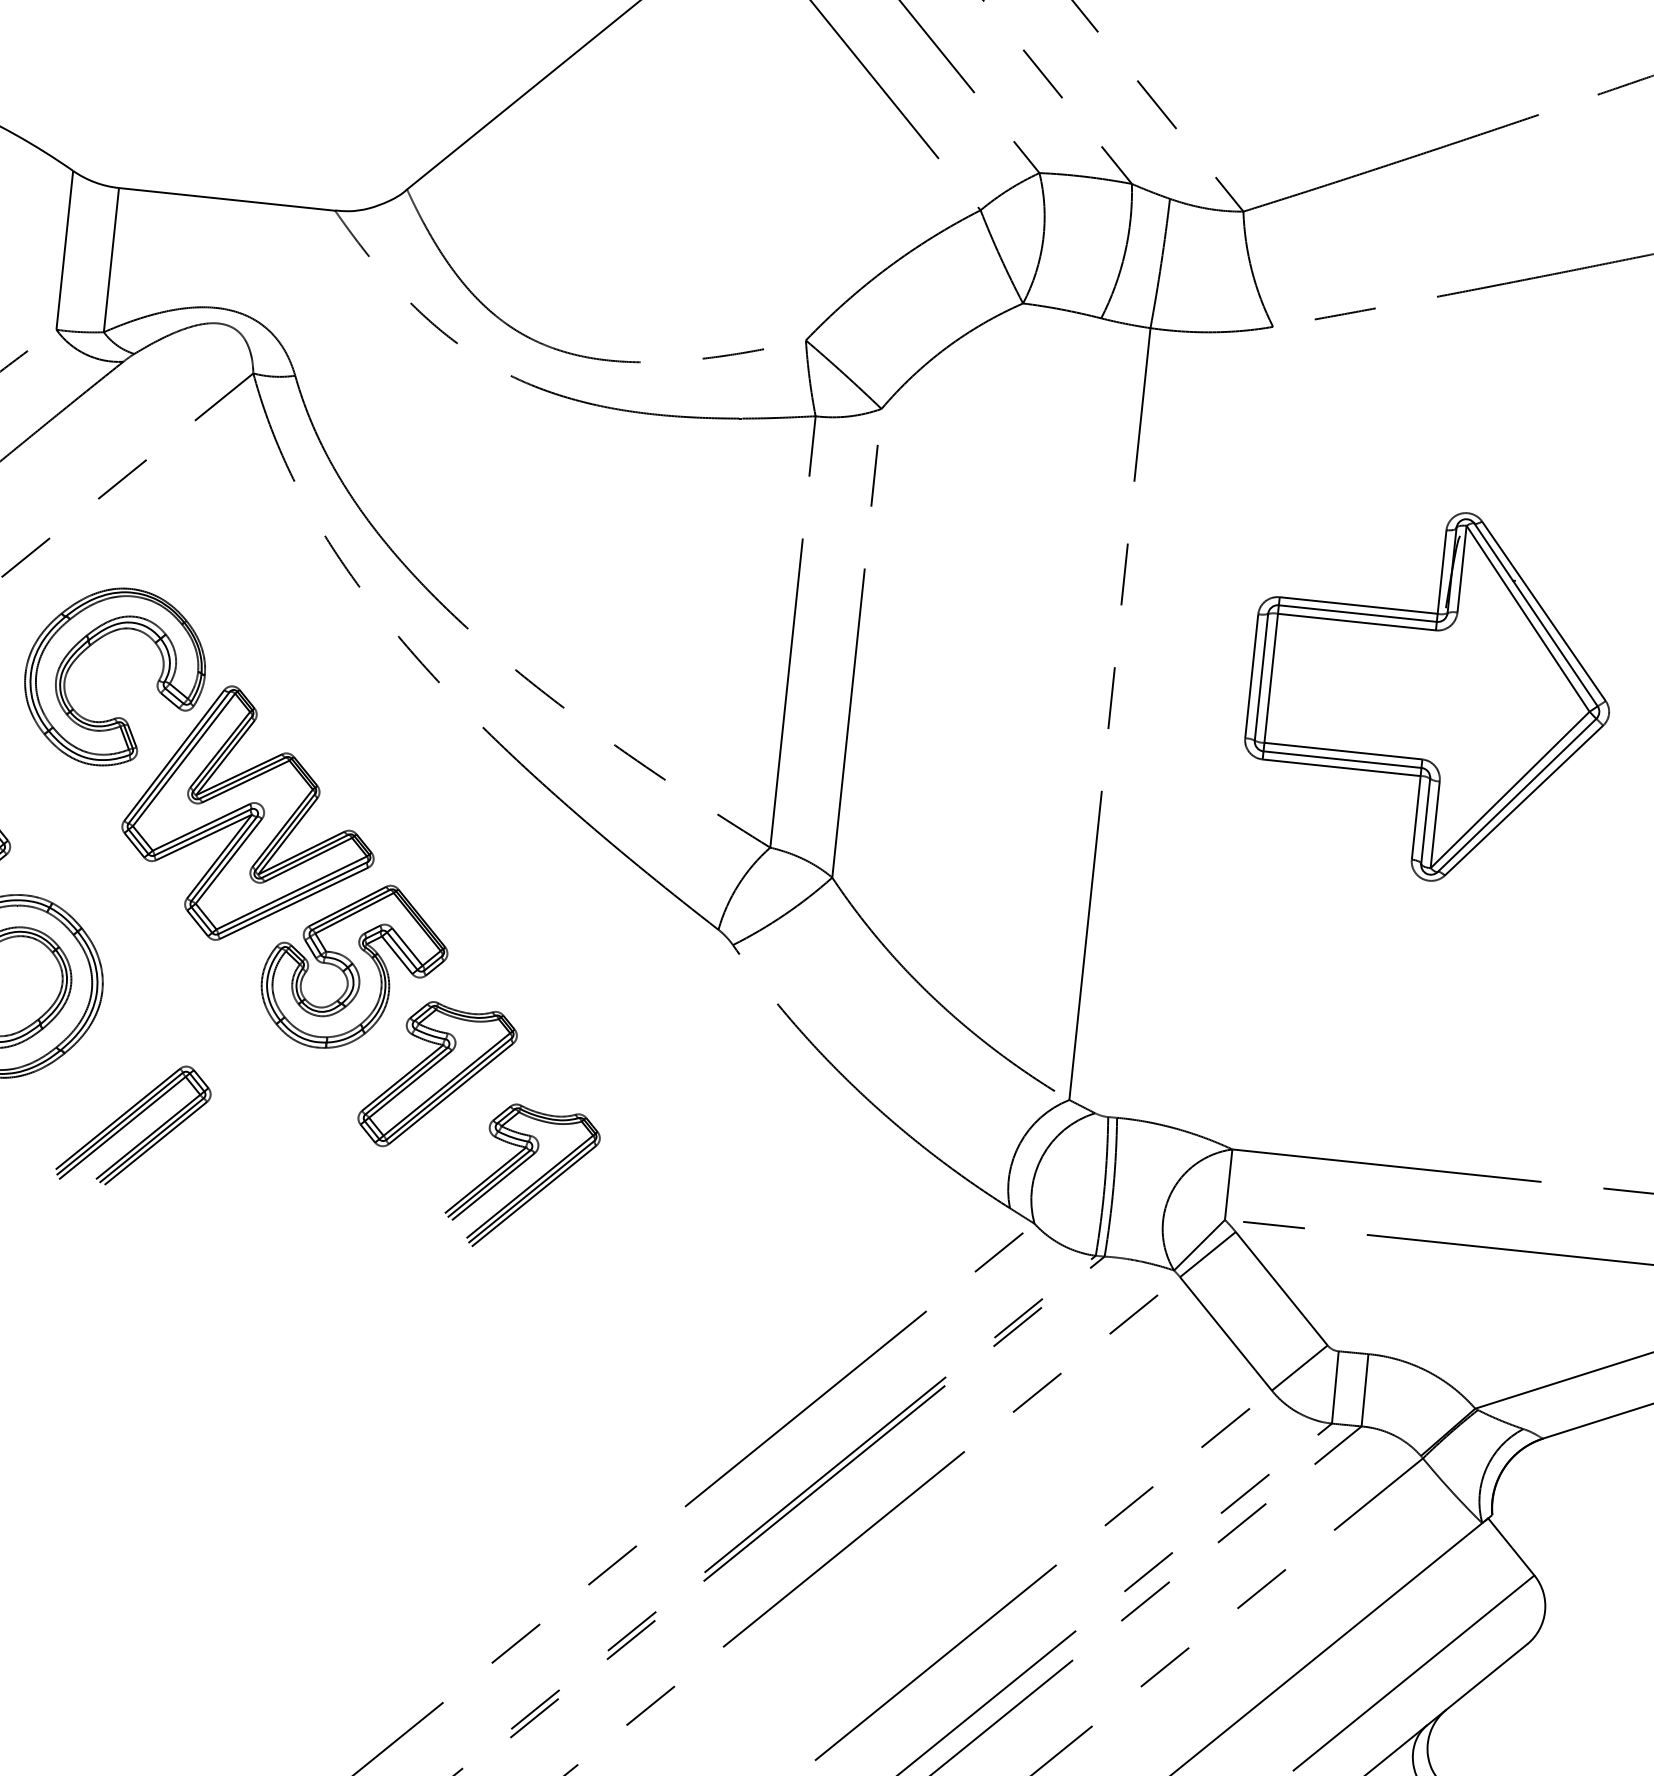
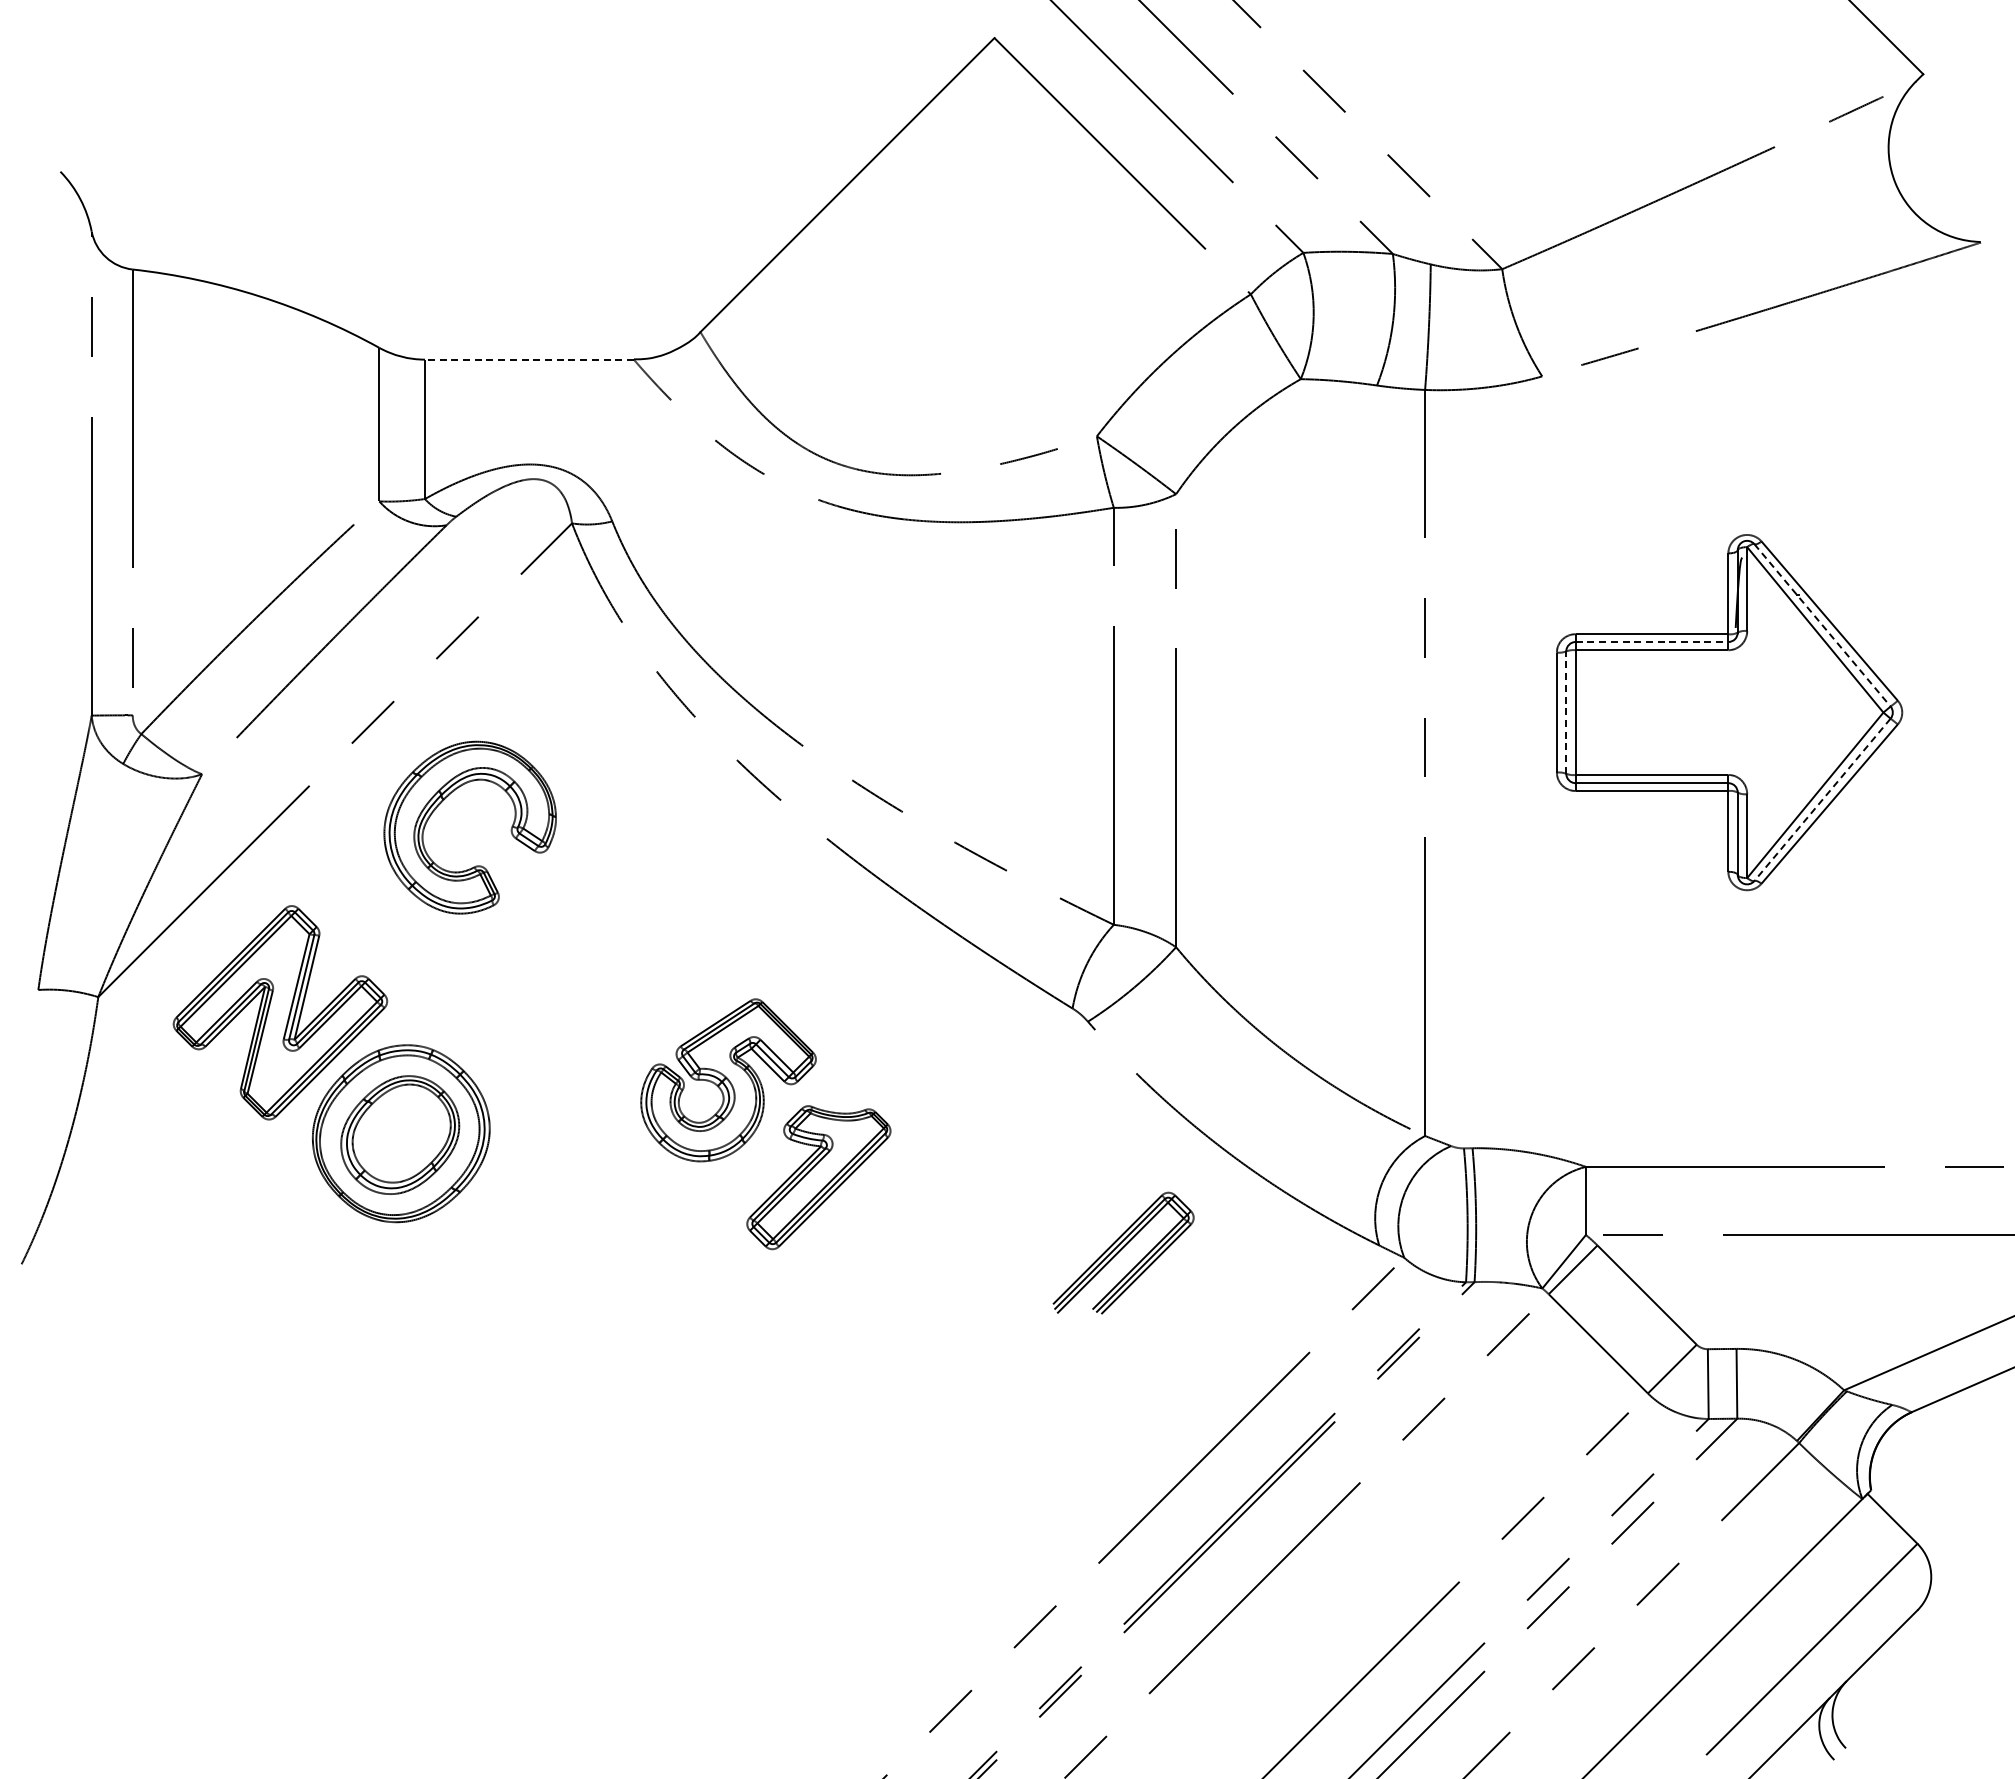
line: (226, 199) -> (528, 359), solid -> dashed
line: (1358, 614) -> (1652, 642), solid -> dashed
line: (1536, 615) -> (1822, 625), solid -> dashed
line: (1261, 677) -> (1566, 712), solid -> dashed
line: (1517, 795) -> (1822, 799), solid -> dashed
part: (250, 815) -> (613, 946), removed
part: (134, 1123) -> (1123, 1252), moved
part: (529, 1186) -> (917, 1272), removed

